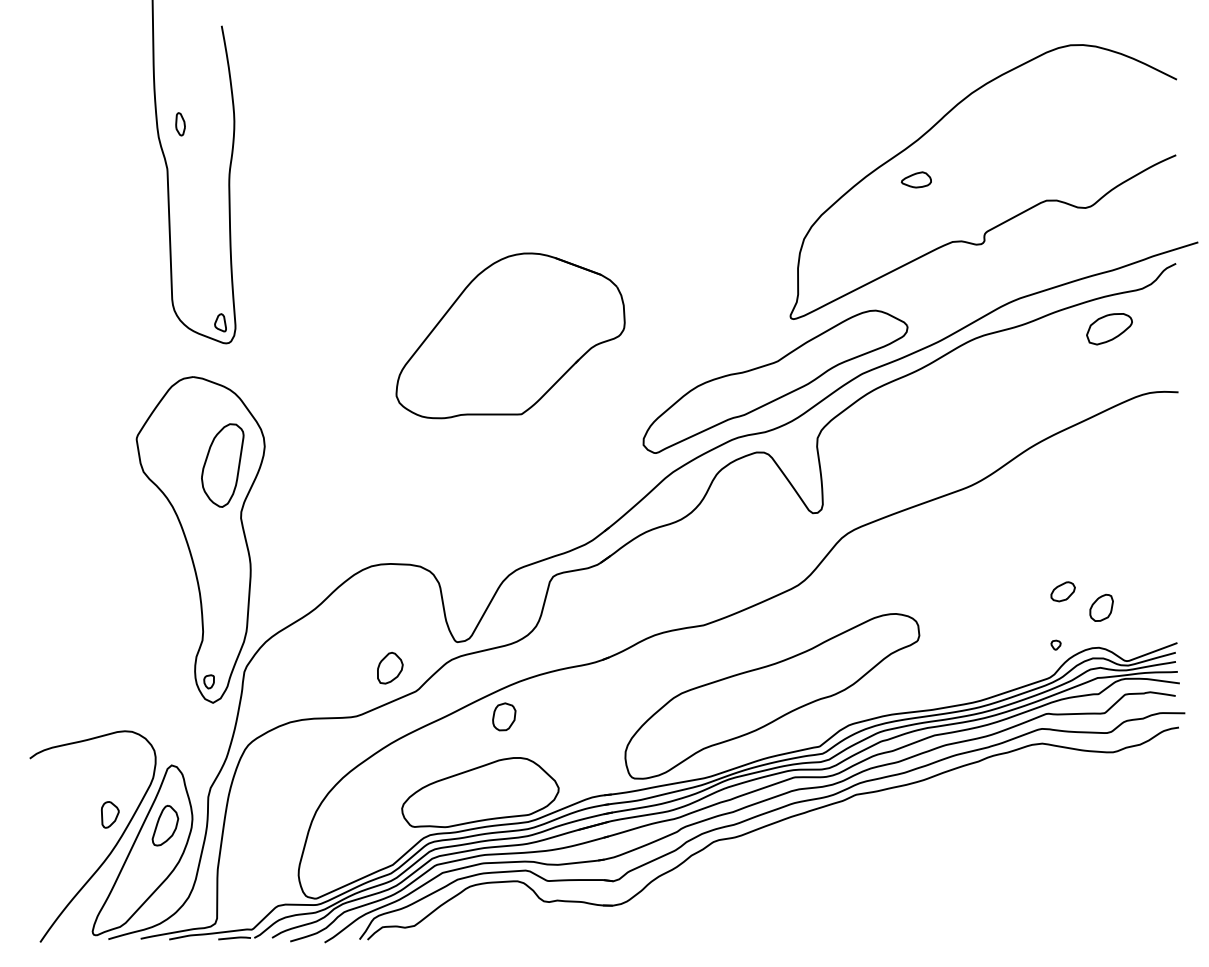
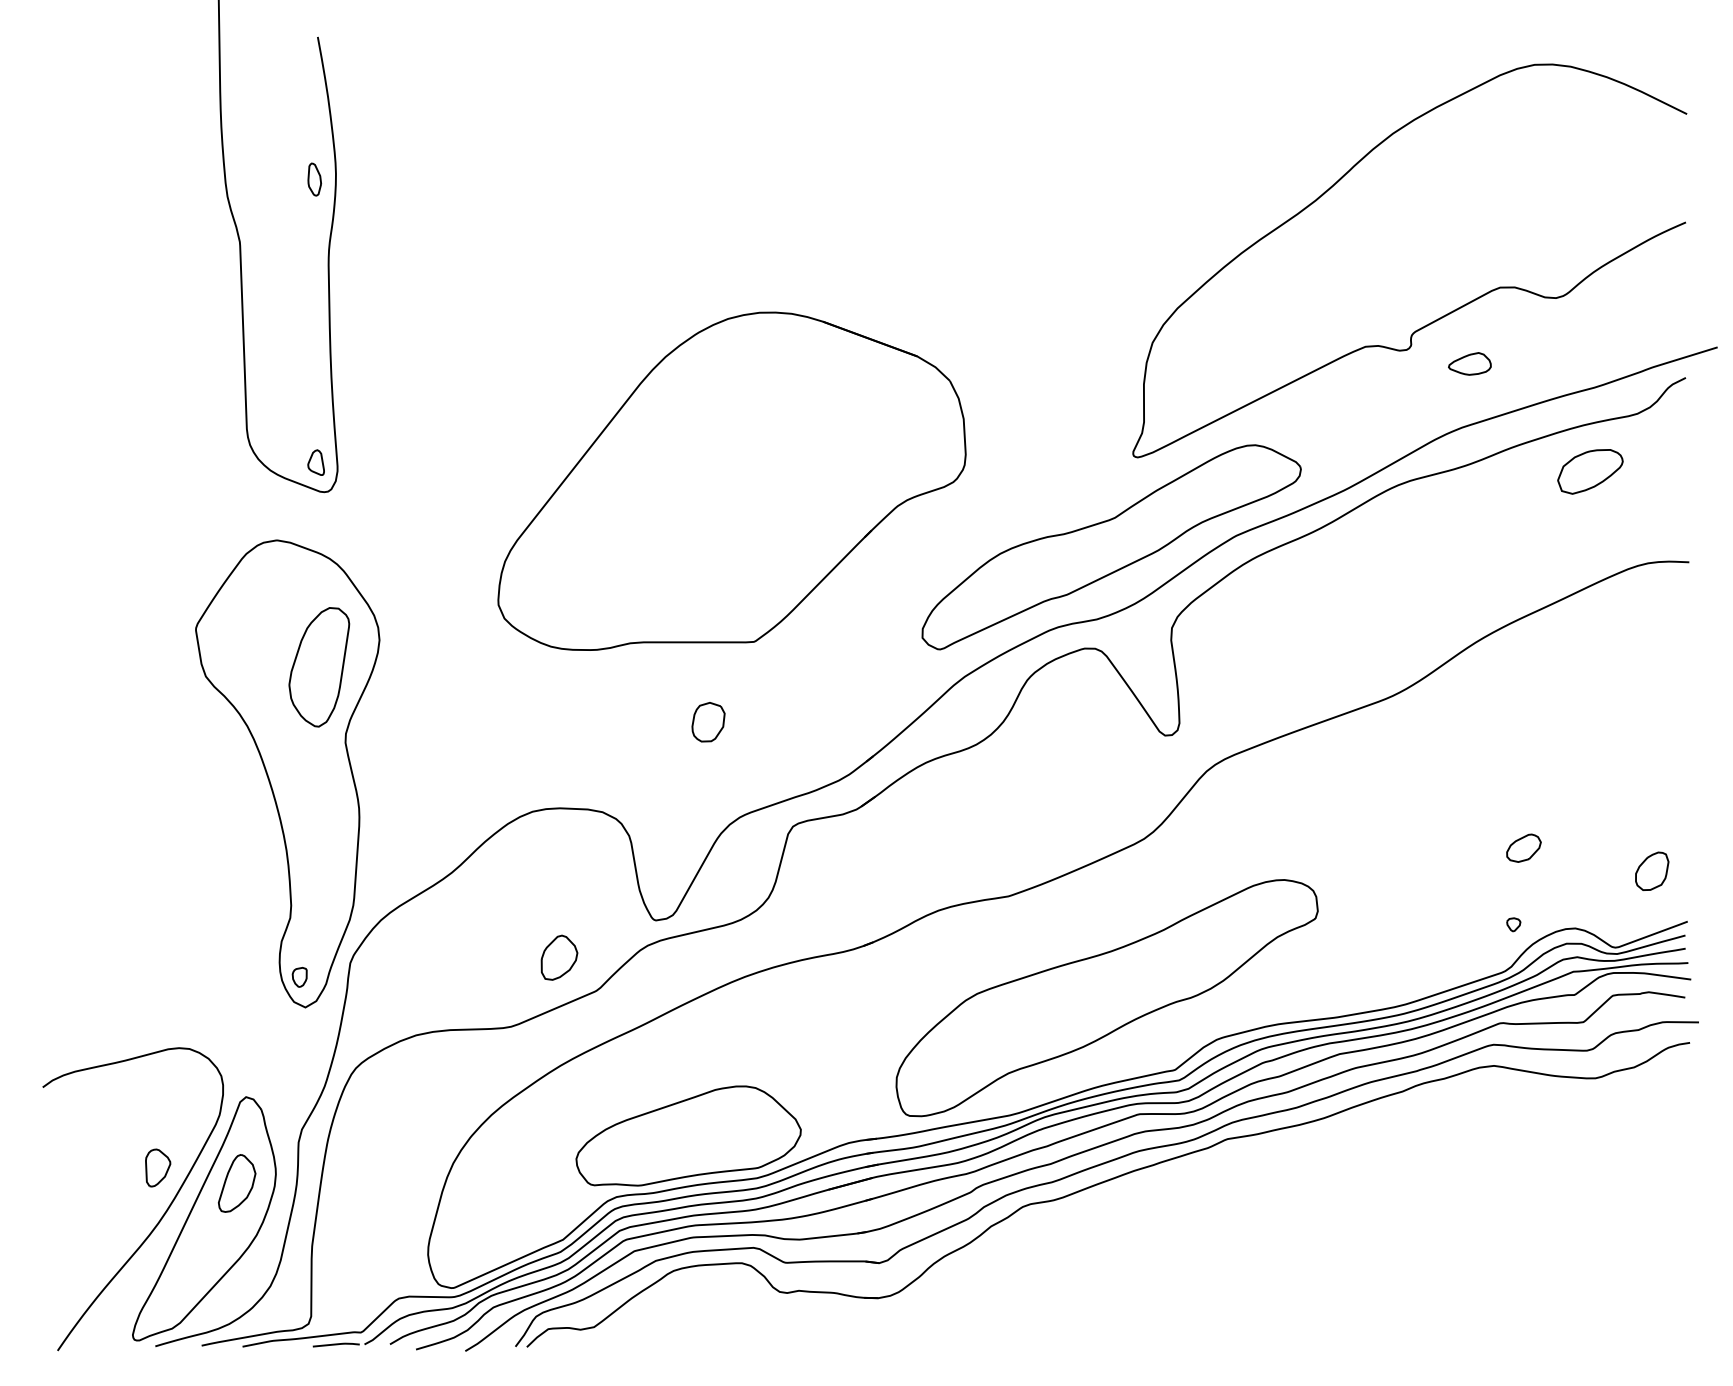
part: (180, 124) -> (314, 179), moved
part: (915, 179) -> (1468, 363), moved
part: (510, 335) -> (731, 480), size x1.43
part: (1101, 607) -> (1652, 870), moved
part: (504, 716) -> (708, 721), moved

